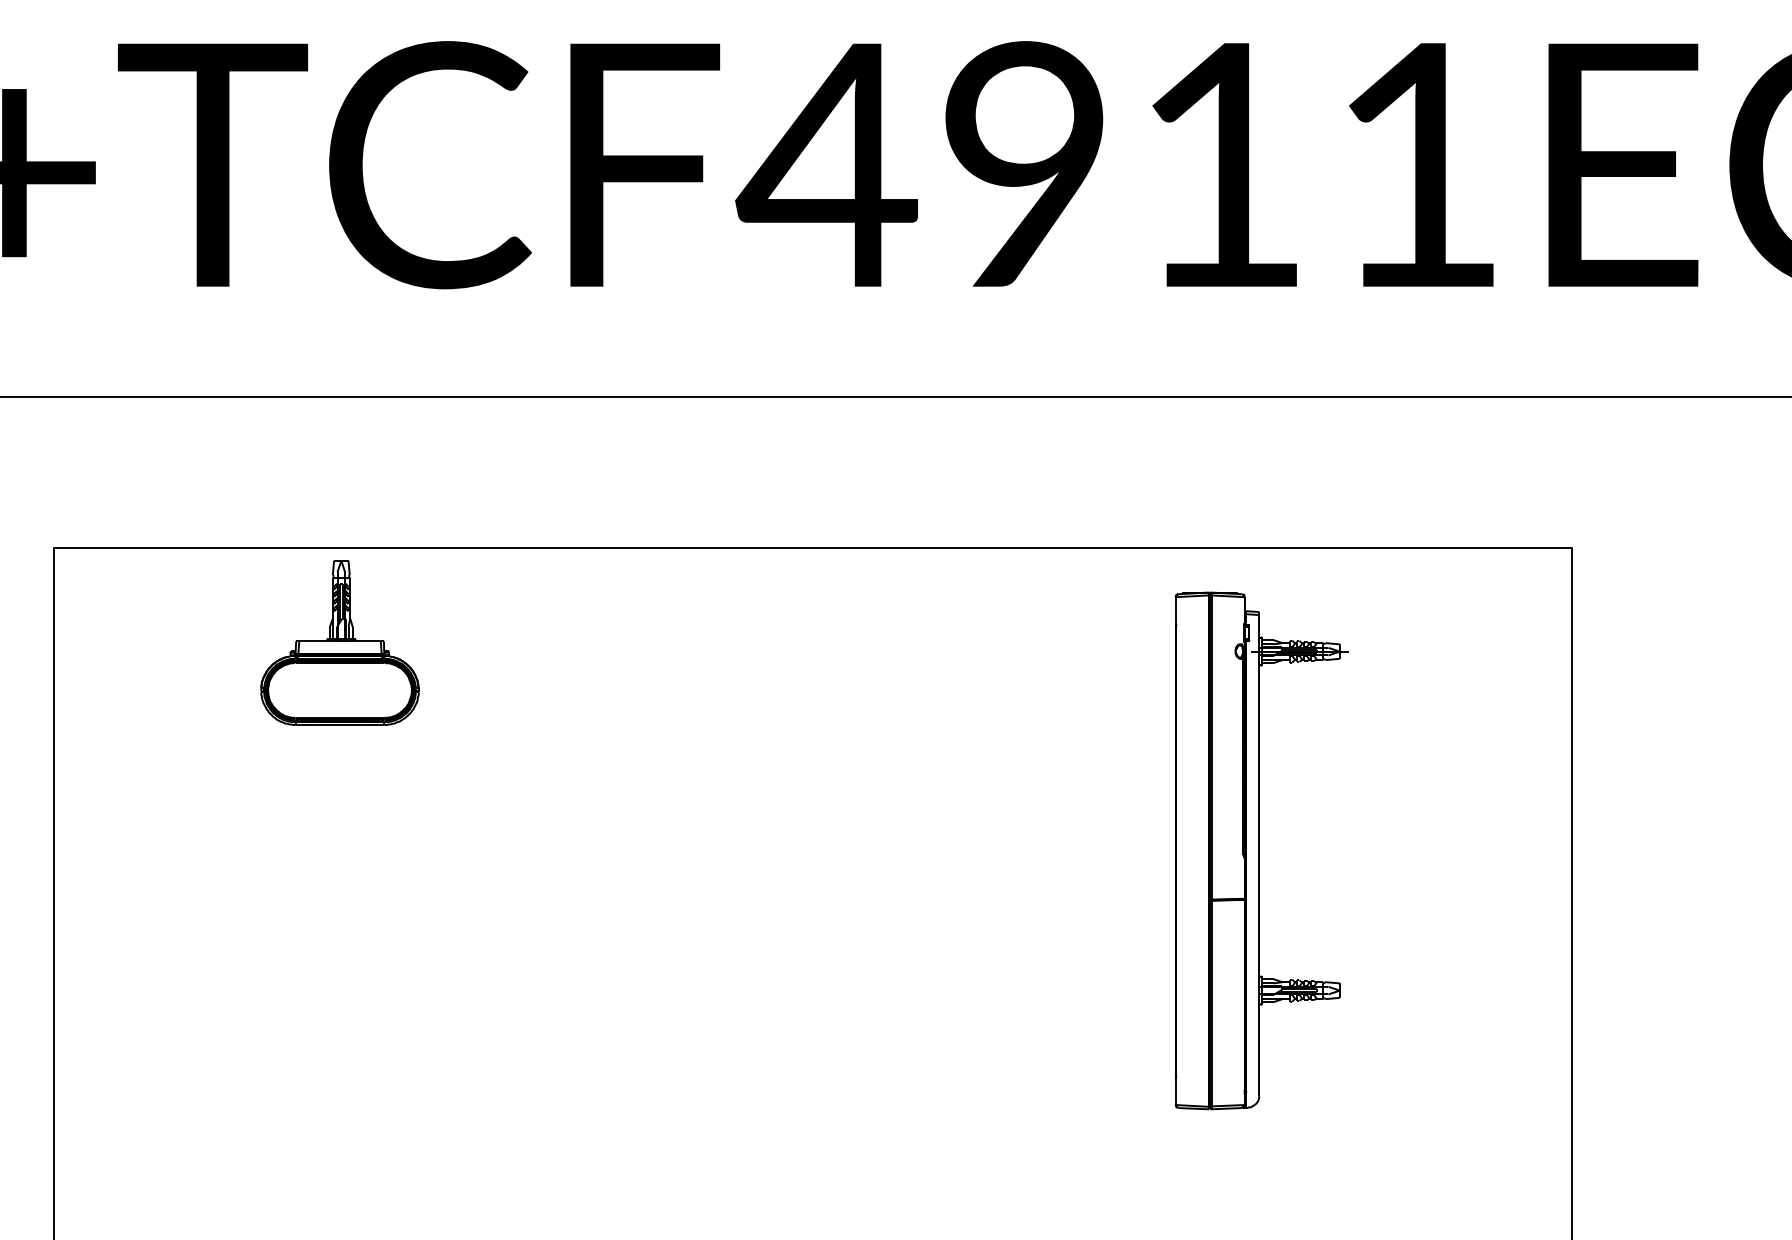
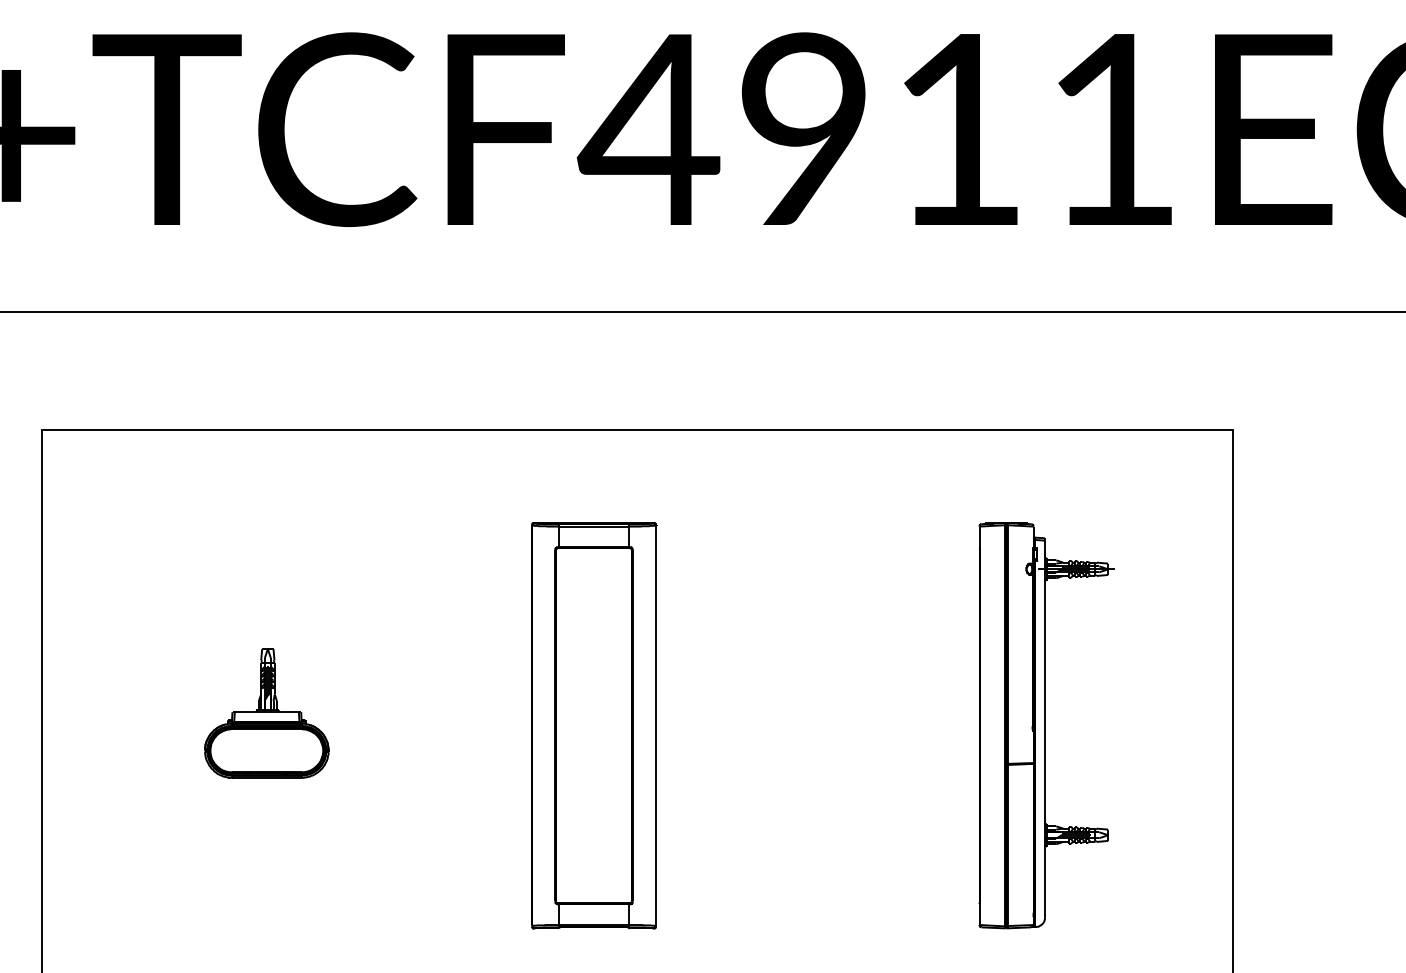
part: (339, 642) -> (266, 713), moved
part: (1261, 850) -> (1046, 725), moved
part: (757, 924) -> (594, 725), added

